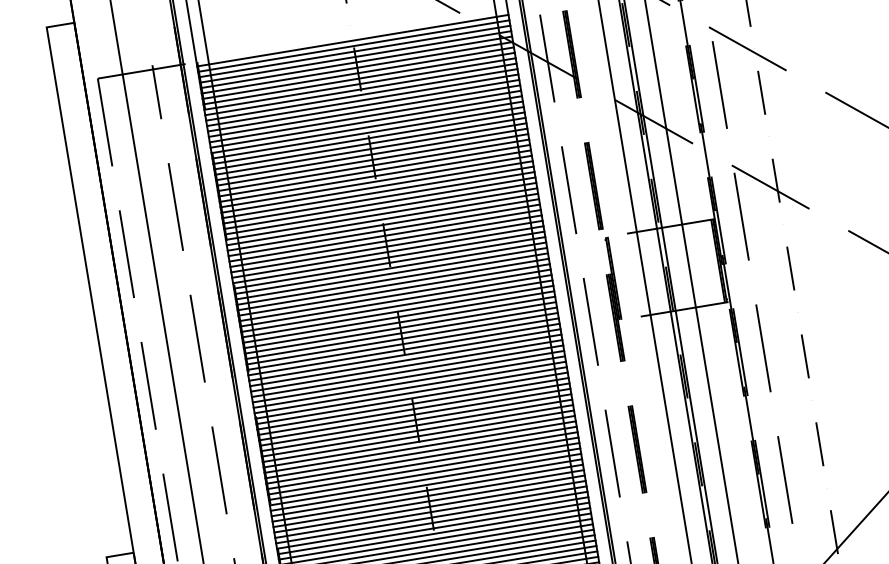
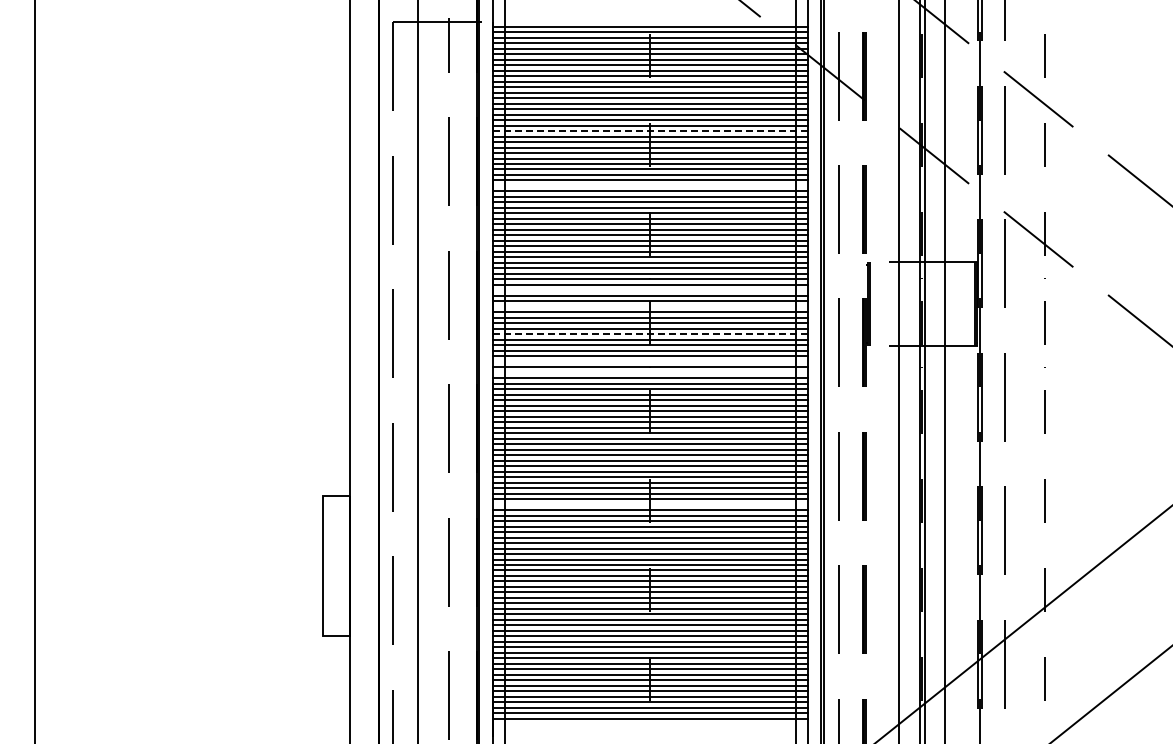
line: (370, 144) -> (650, 131), solid -> dashed
line: (378, 197) -> (650, 185), removed
line: (396, 300) -> (650, 290), removed
line: (398, 316) -> (650, 306), removed
line: (403, 344) -> (650, 334), solid -> dashed
line: (407, 370) -> (650, 361), removed
line: (409, 381) -> (650, 372), removed
line: (431, 512) -> (650, 504), removed

